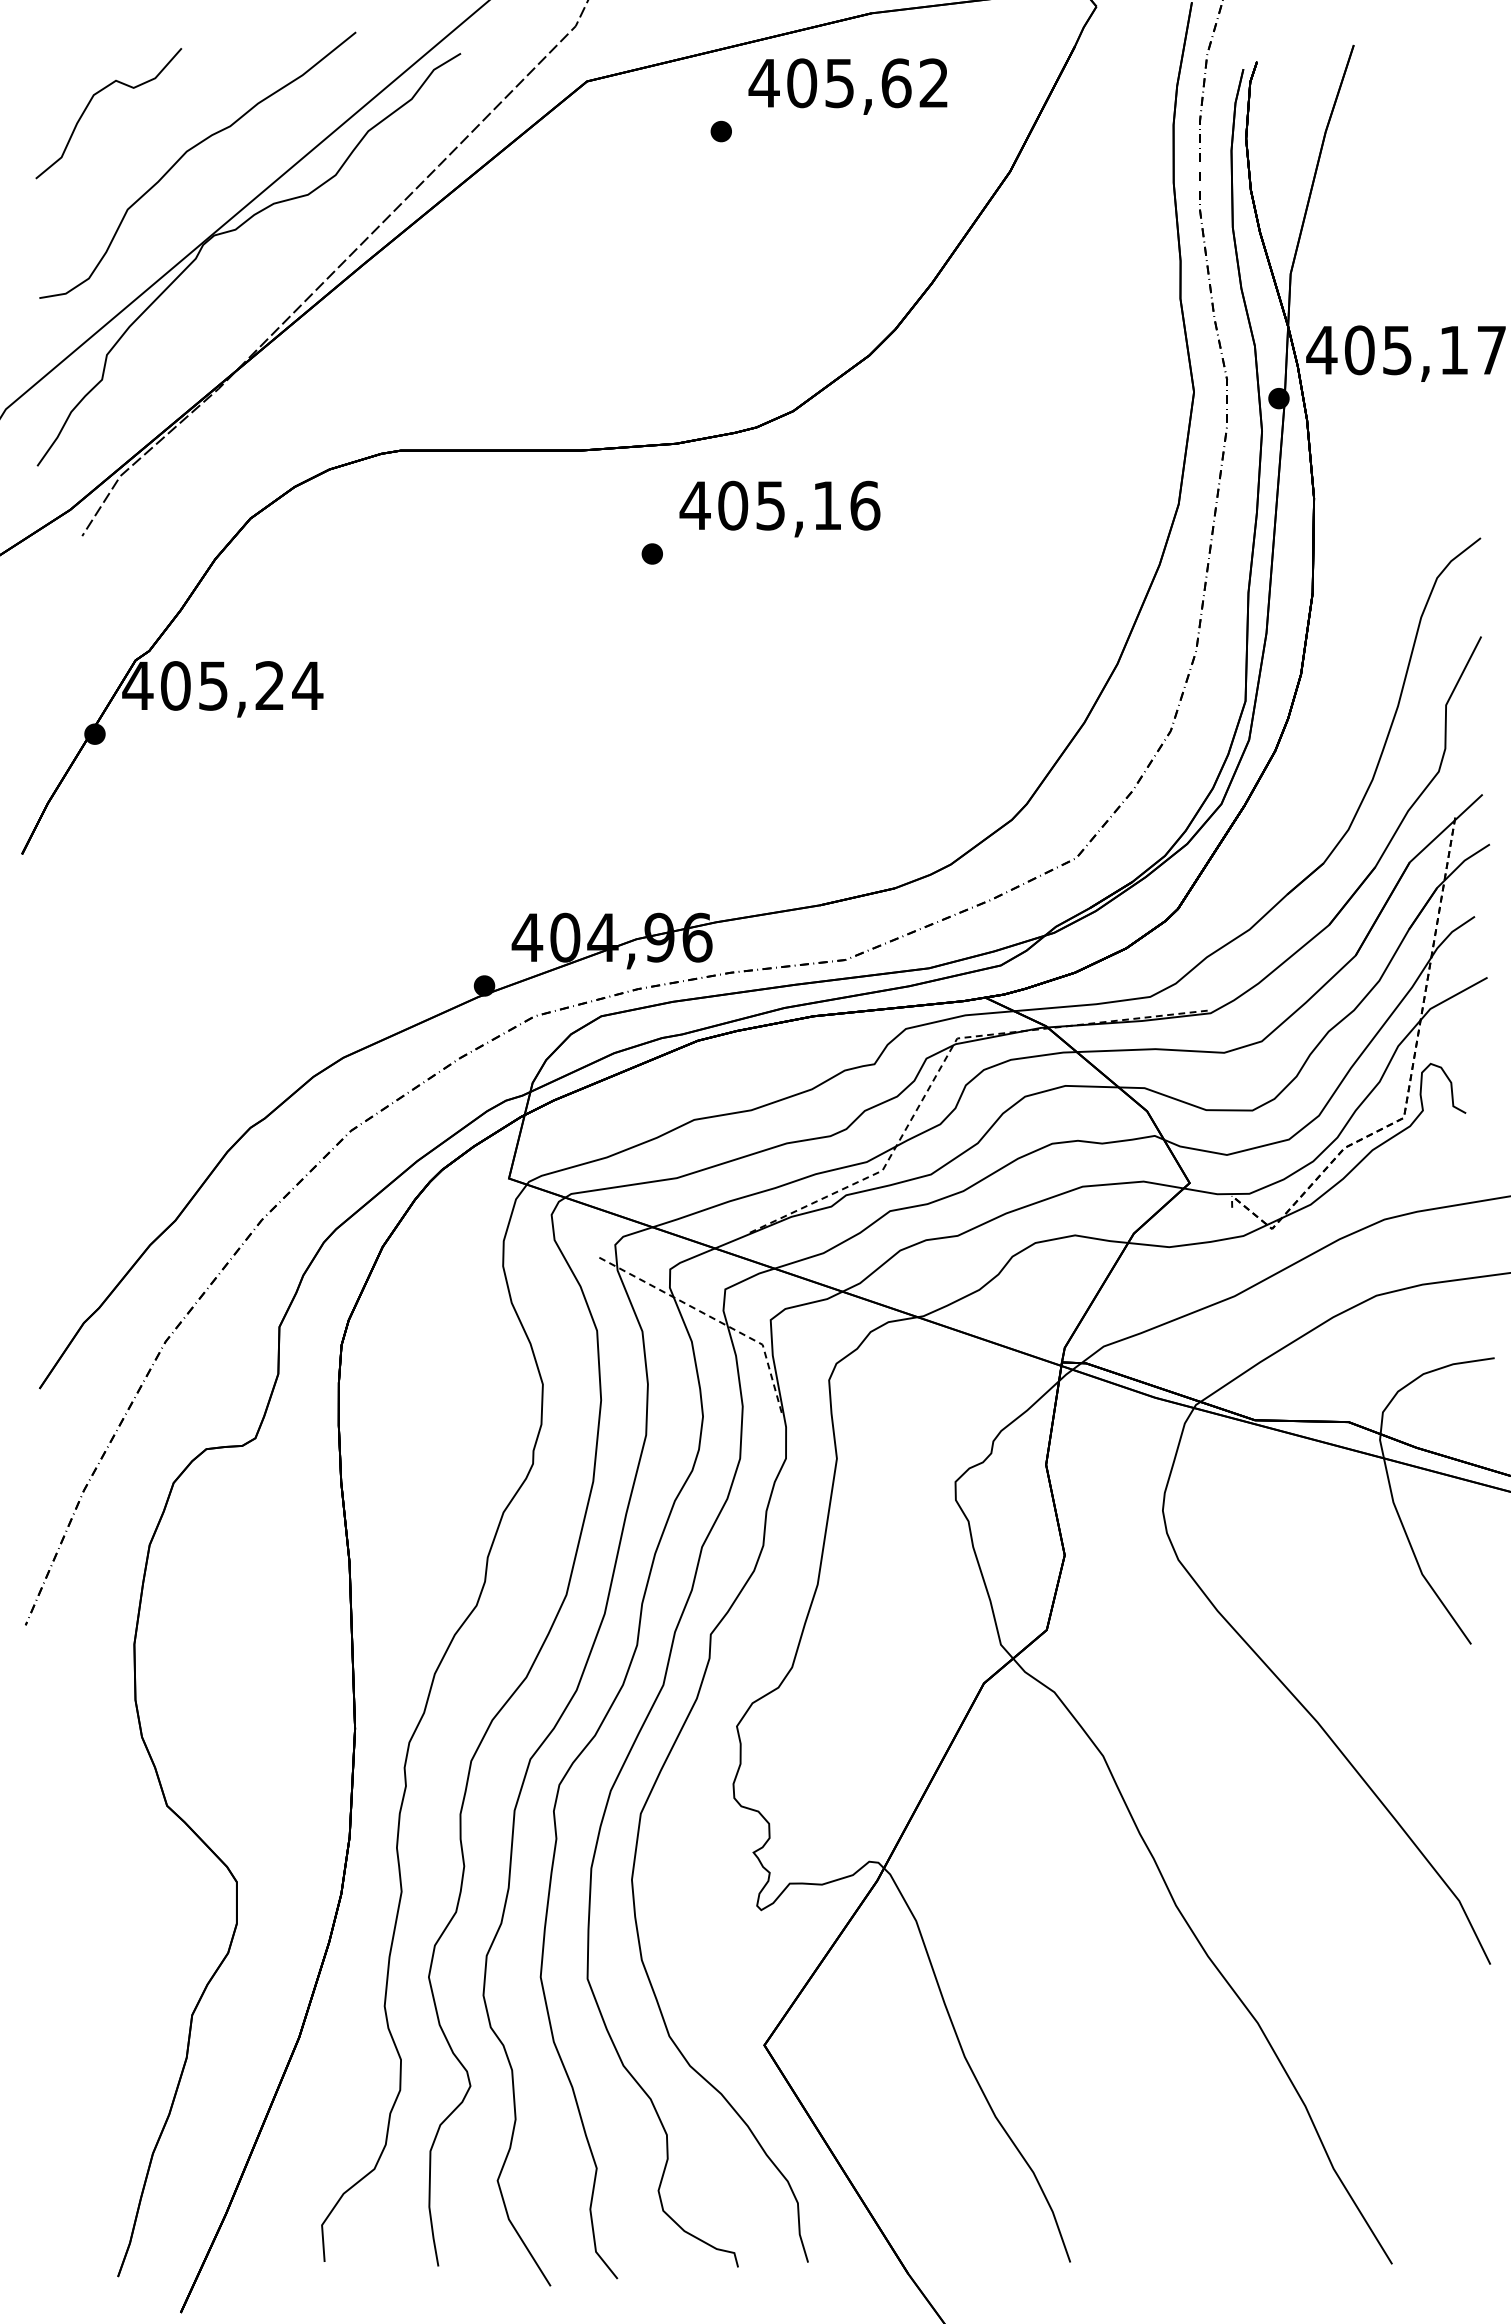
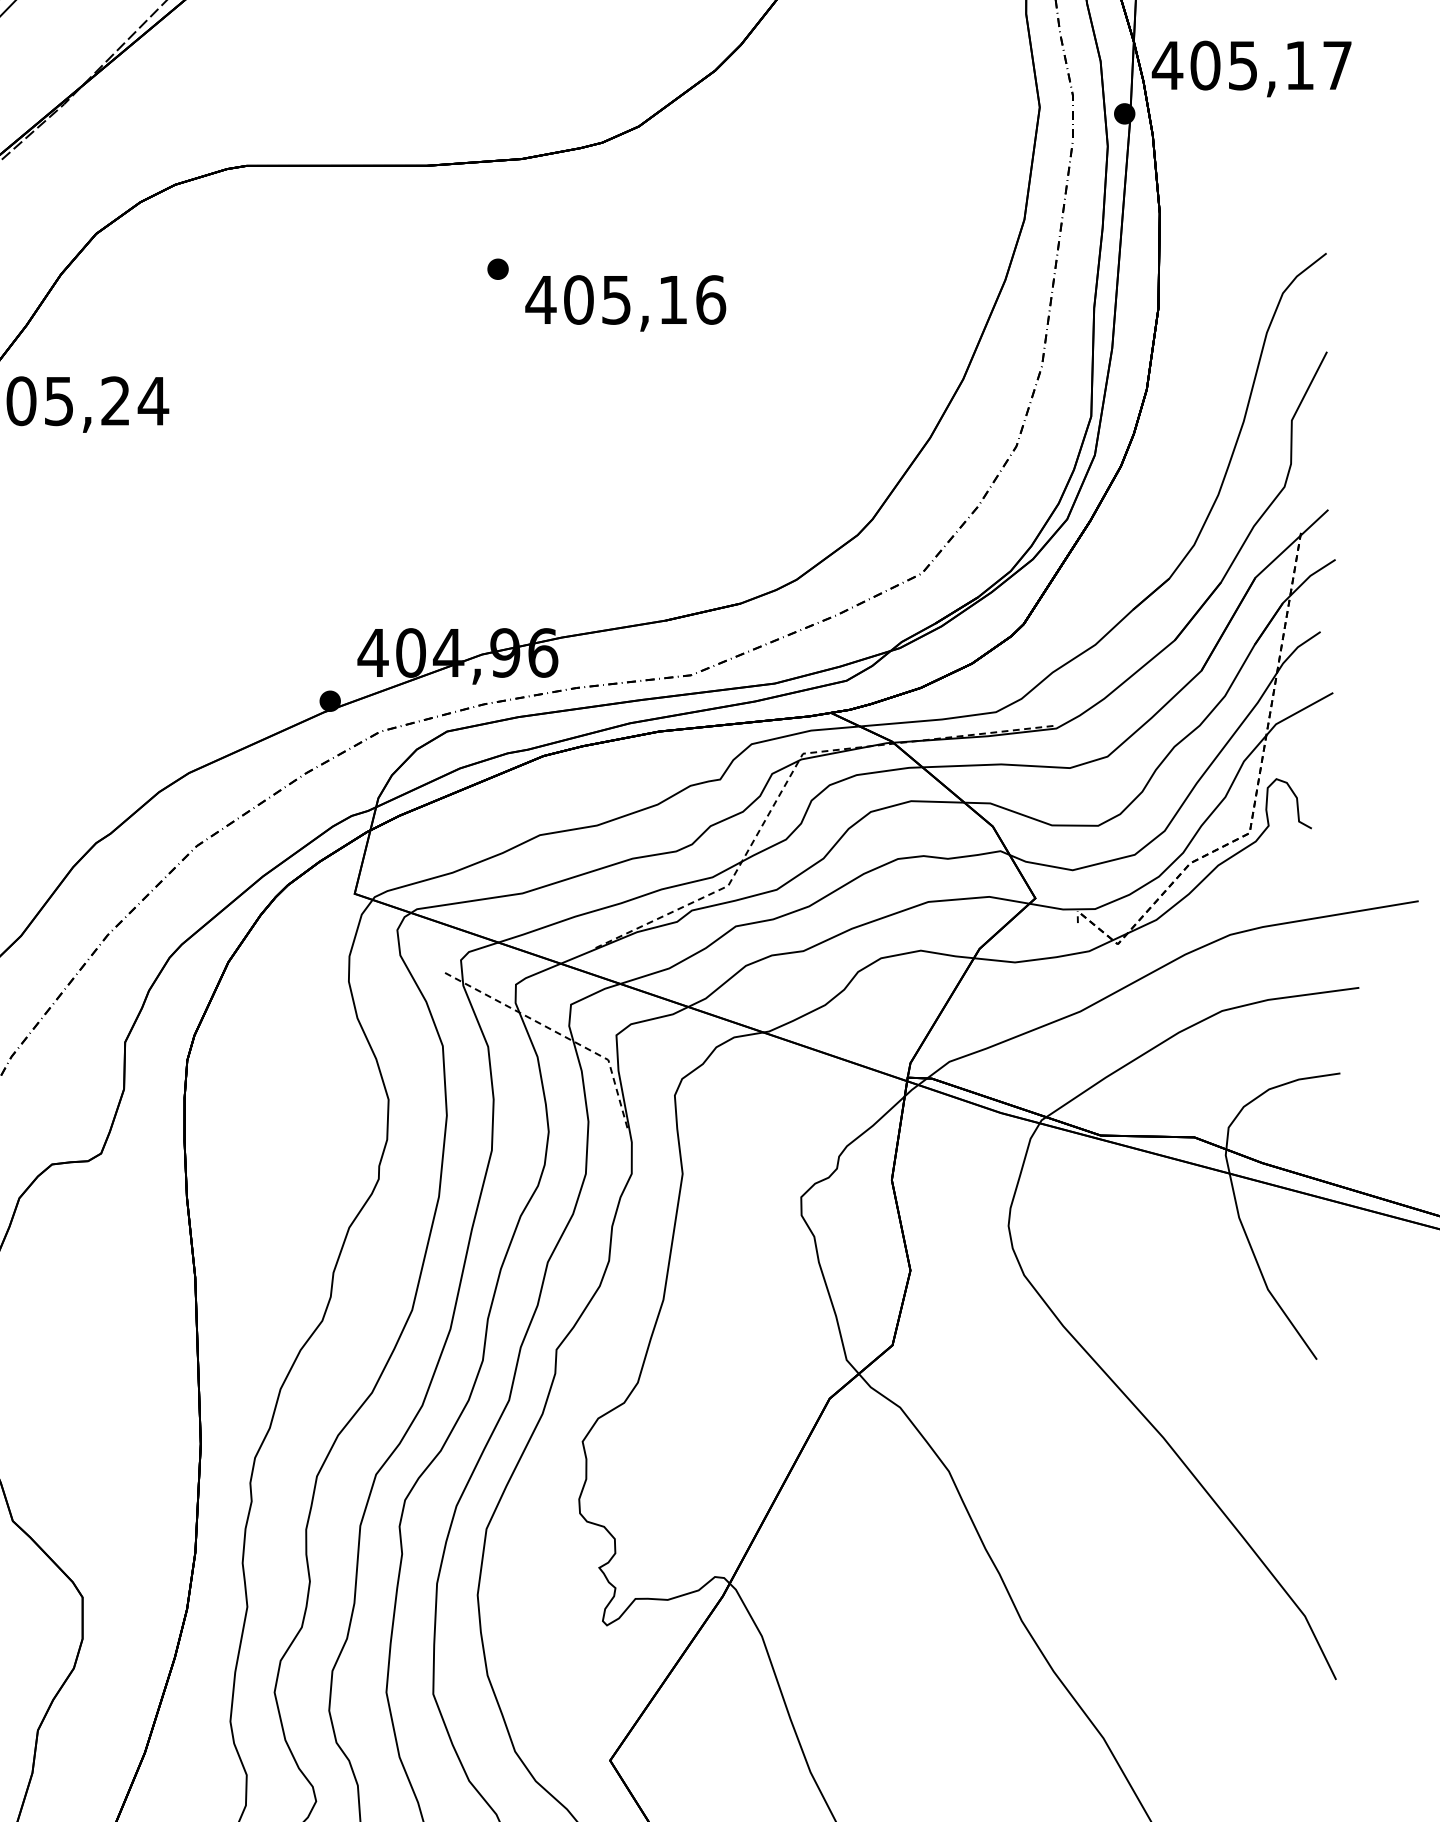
text: (779, 508) -> (625, 302), moved

